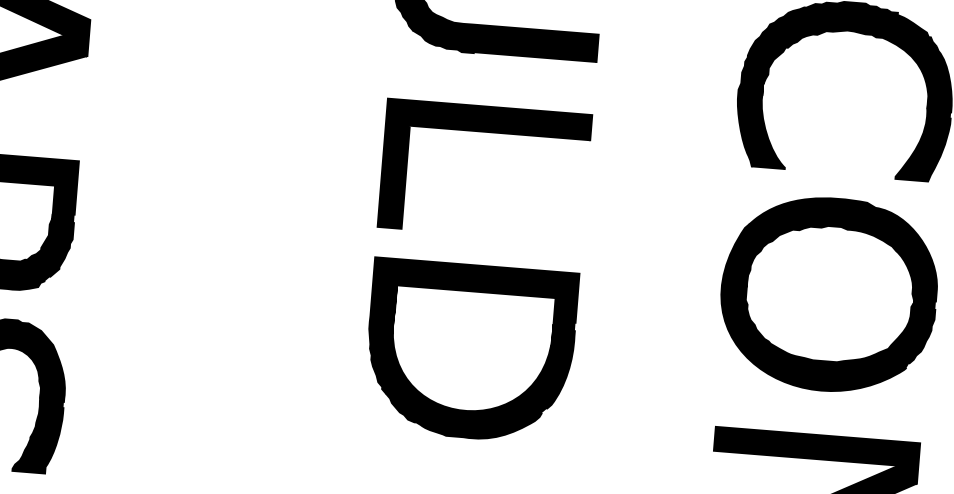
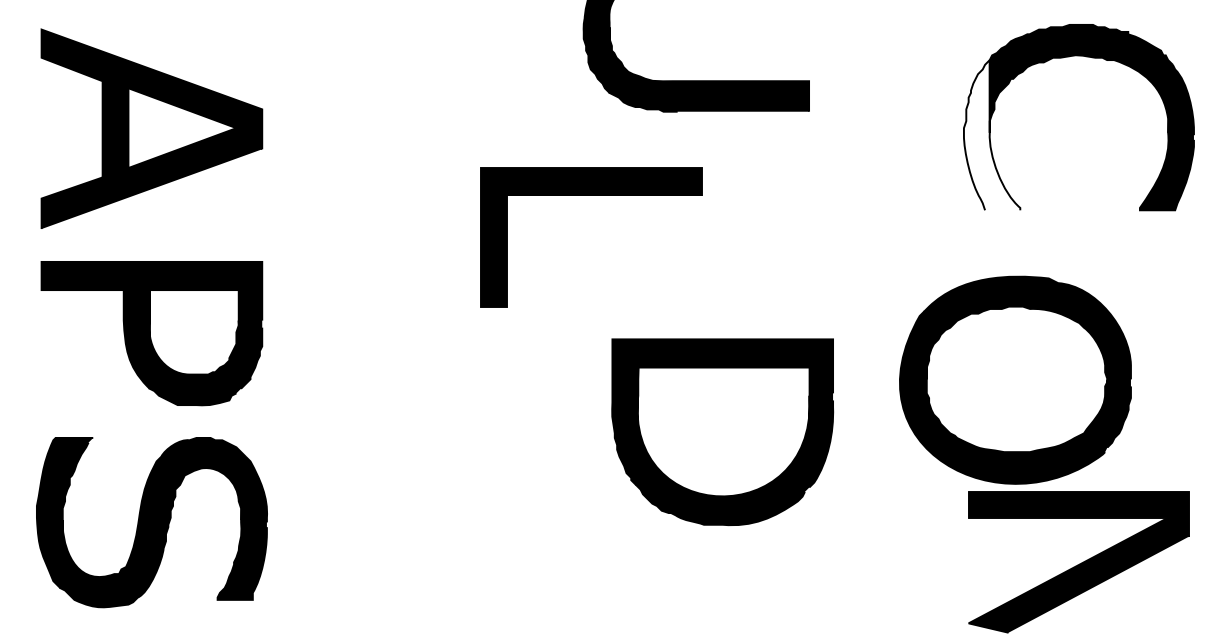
fill: (763, 98) -> (991, 135), removed
part: (487, 132) -> (591, 195), moved
part: (828, 293) -> (1015, 379), moved
part: (470, 351) -> (722, 432), moved

